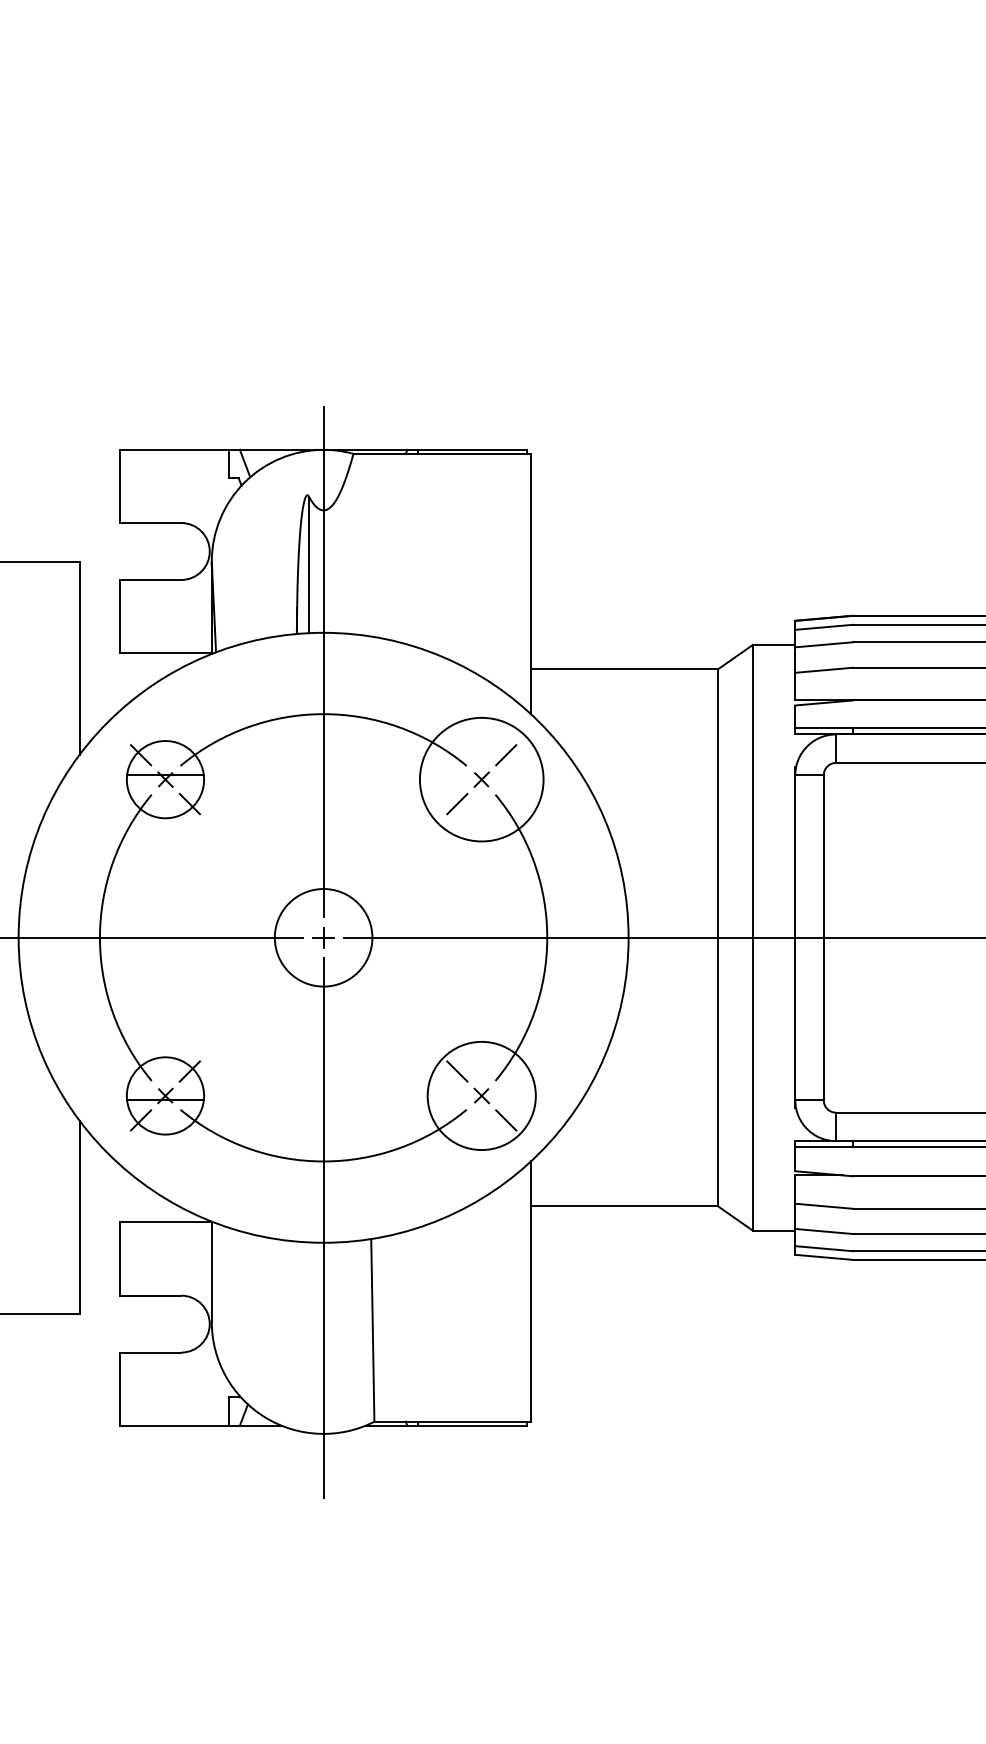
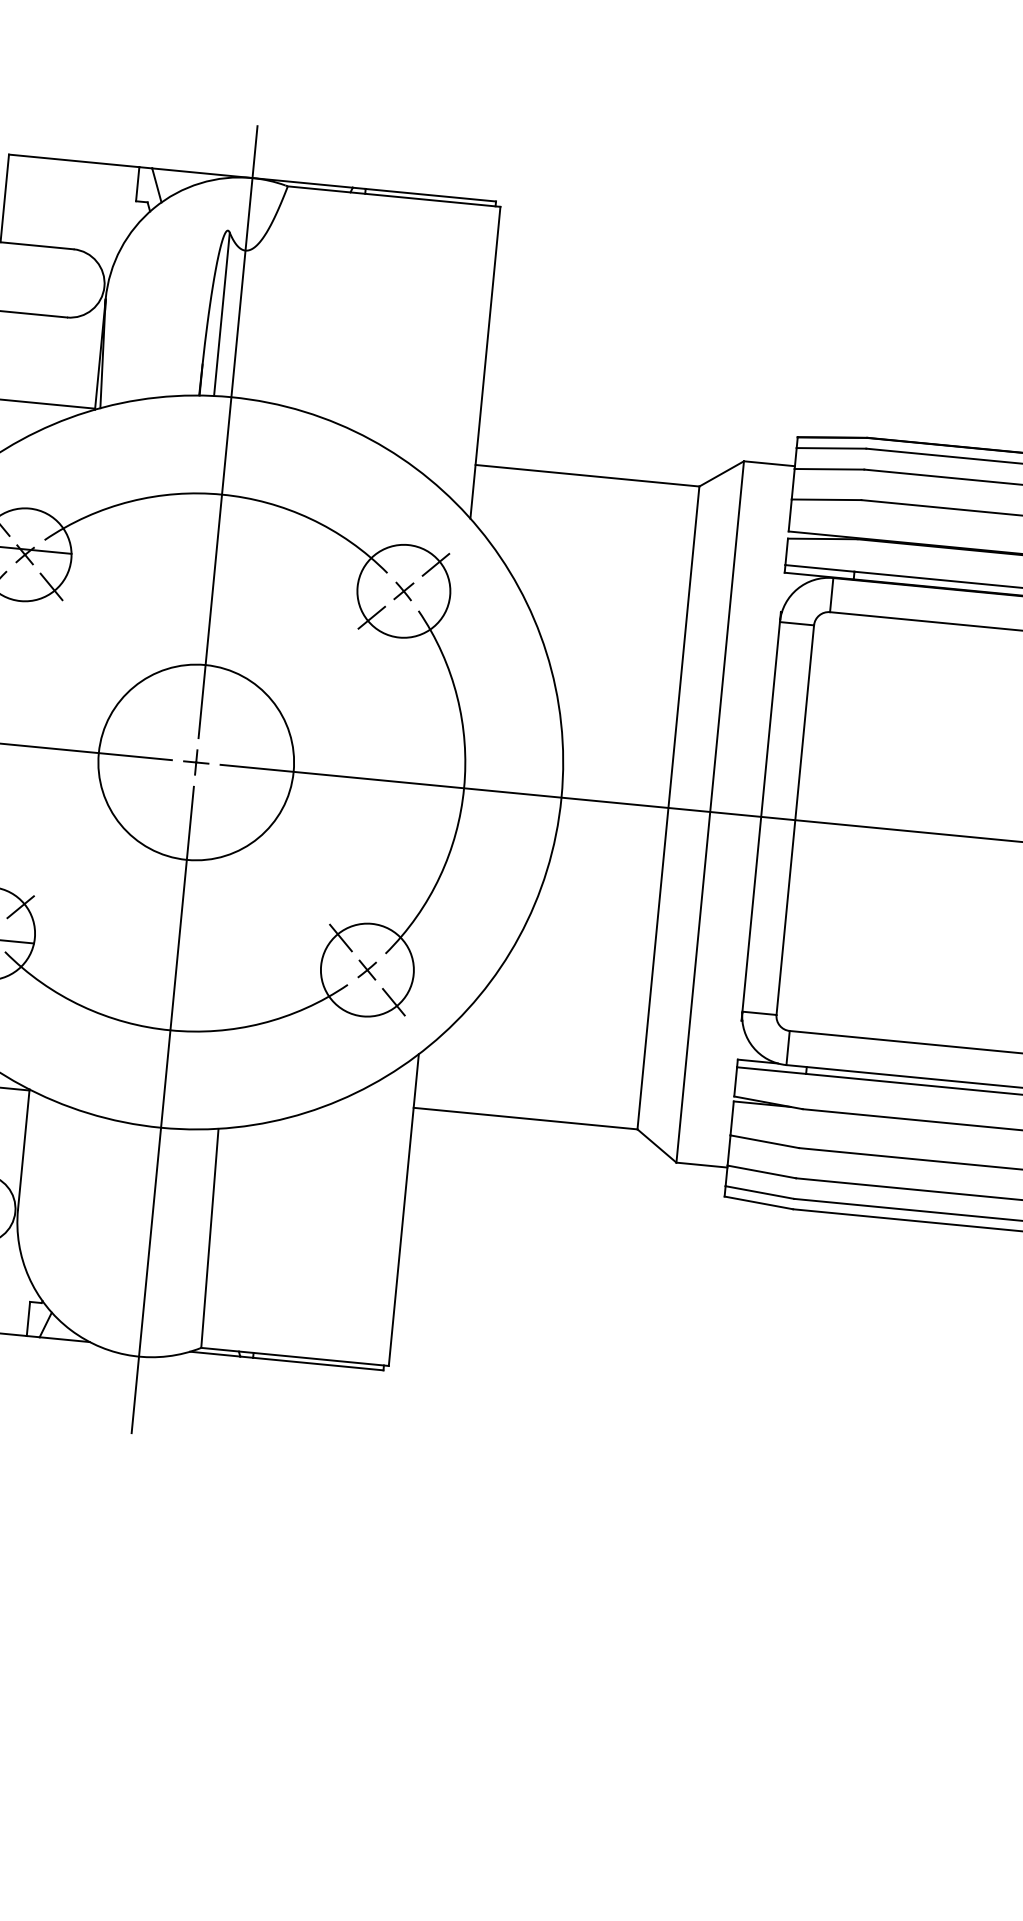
circle: (481, 779) -> (403, 591), size x0.62
circle: (323, 937) -> (196, 762), size x1.67
circle: (481, 1095) -> (367, 969), size x0.71

